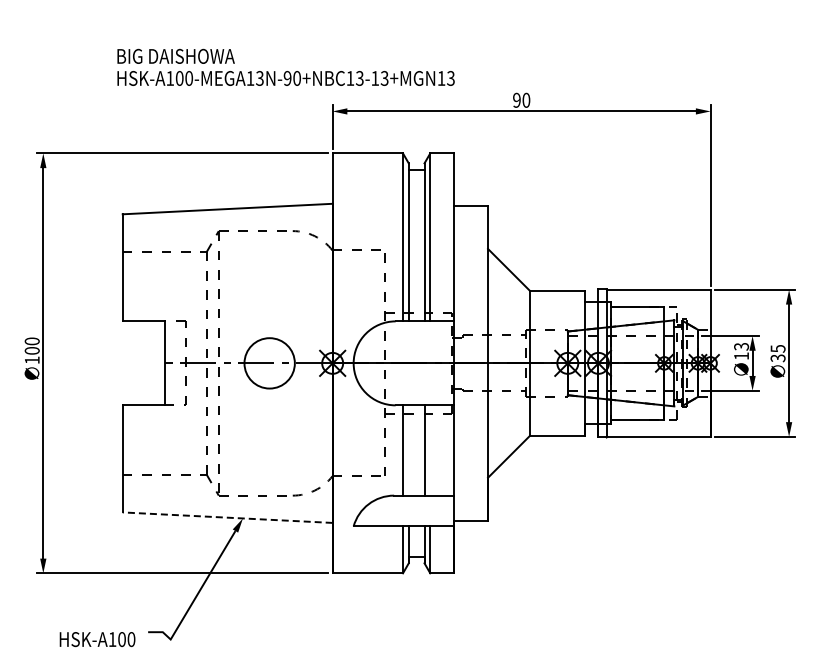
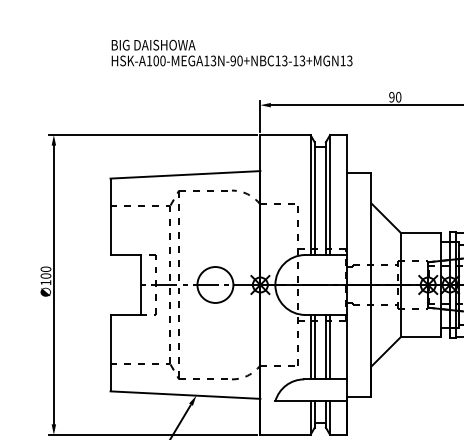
text: (285, 66) -> (231, 52), moved
line: (408, 450) -> (314, 347), added
line: (430, 450) -> (330, 347), added
line: (227, 517) -> (185, 394), dashed -> solid

